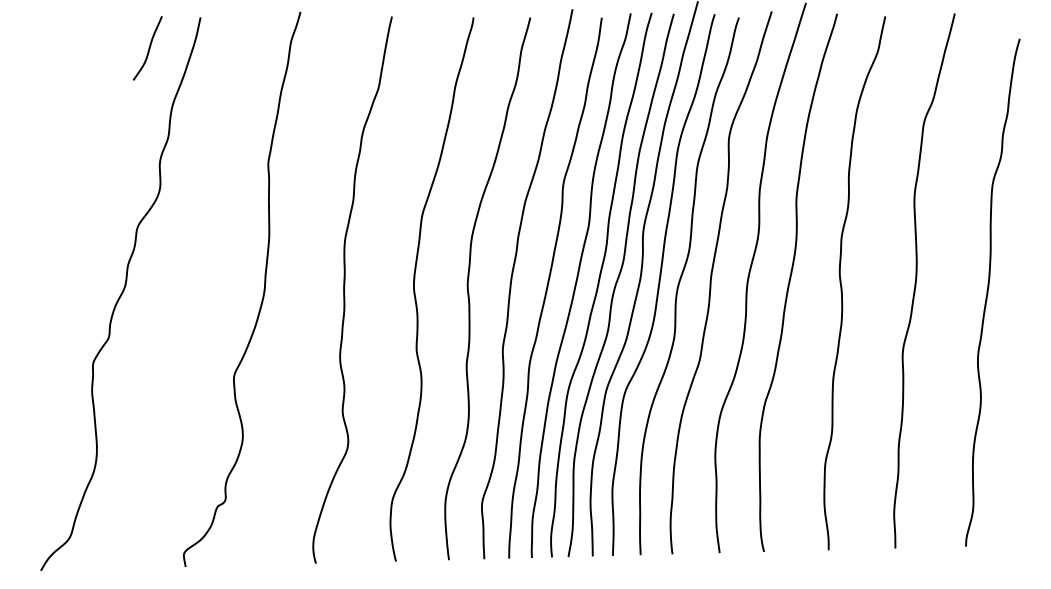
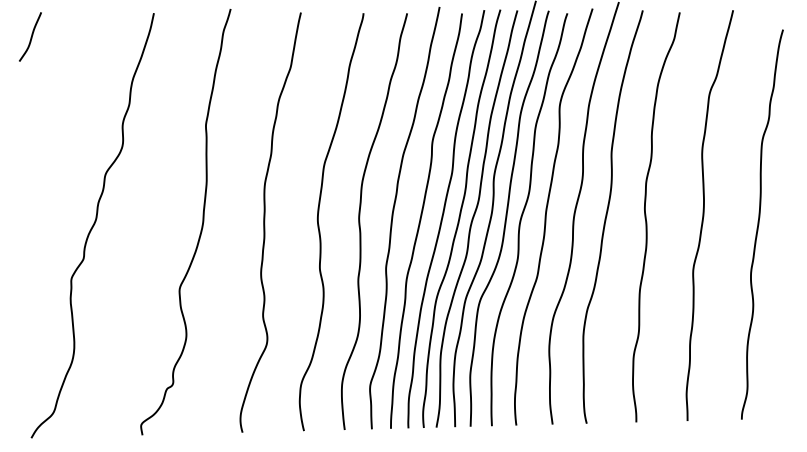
curve: (149, 47) -> (31, 36), moved

